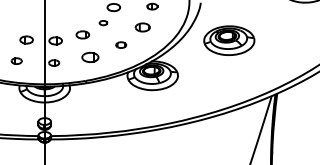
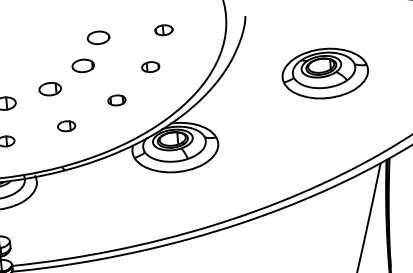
part: (103, 22) -> (83, 64), size x1.67
part: (142, 27) -> (150, 67), size x0.71
part: (229, 40) -> (325, 73), moved
part: (90, 57) -> (66, 126), size x0.62

